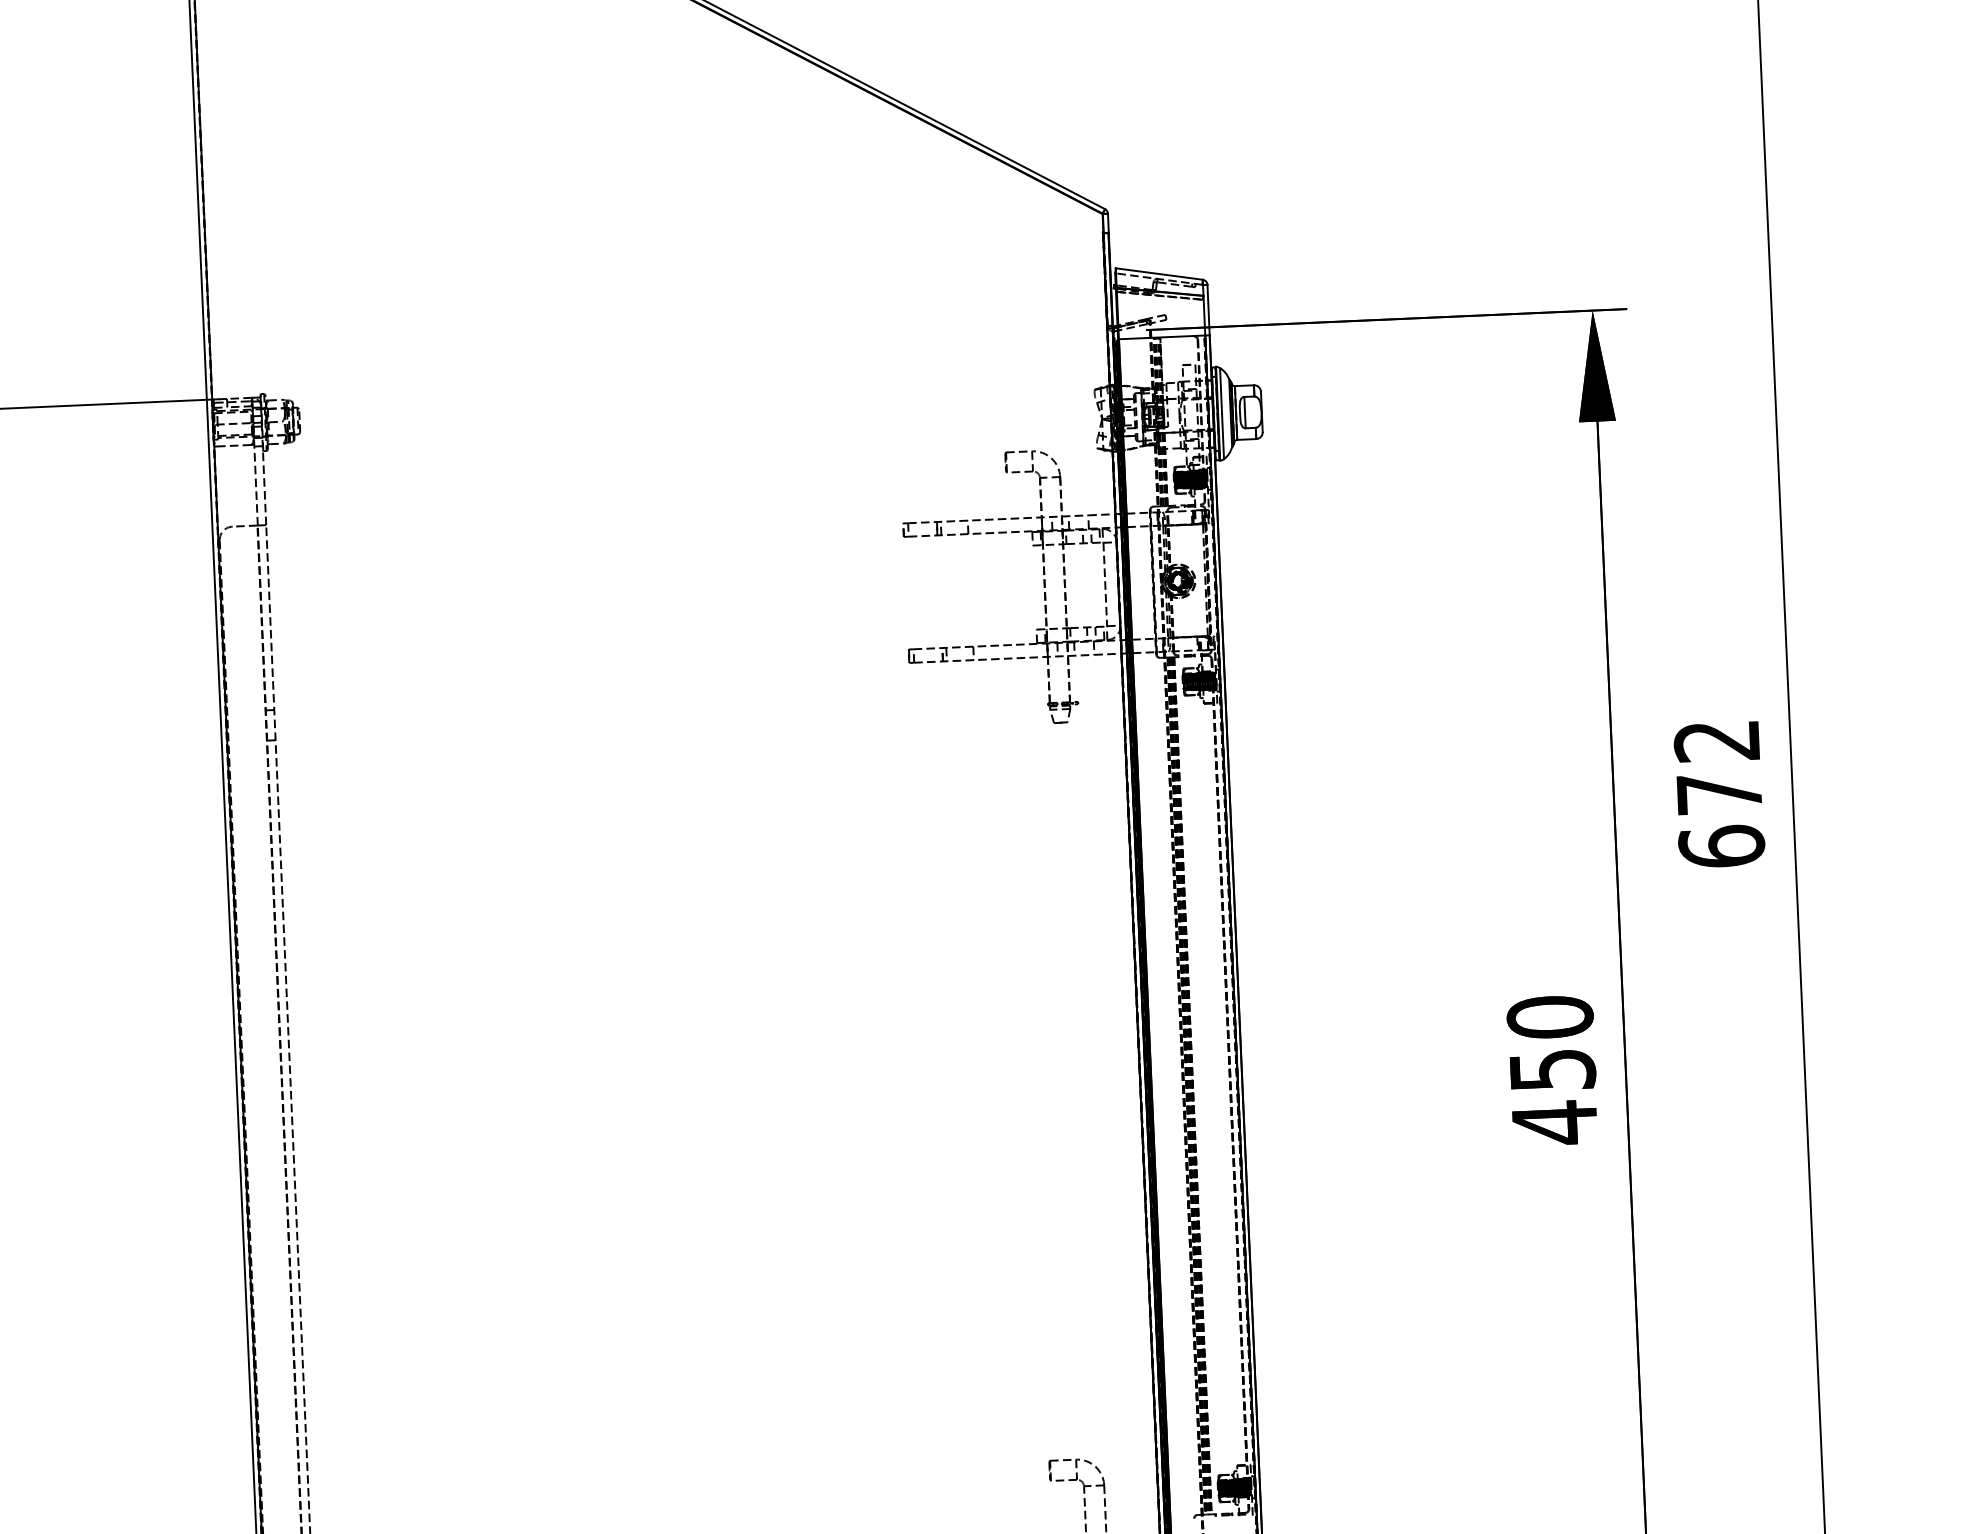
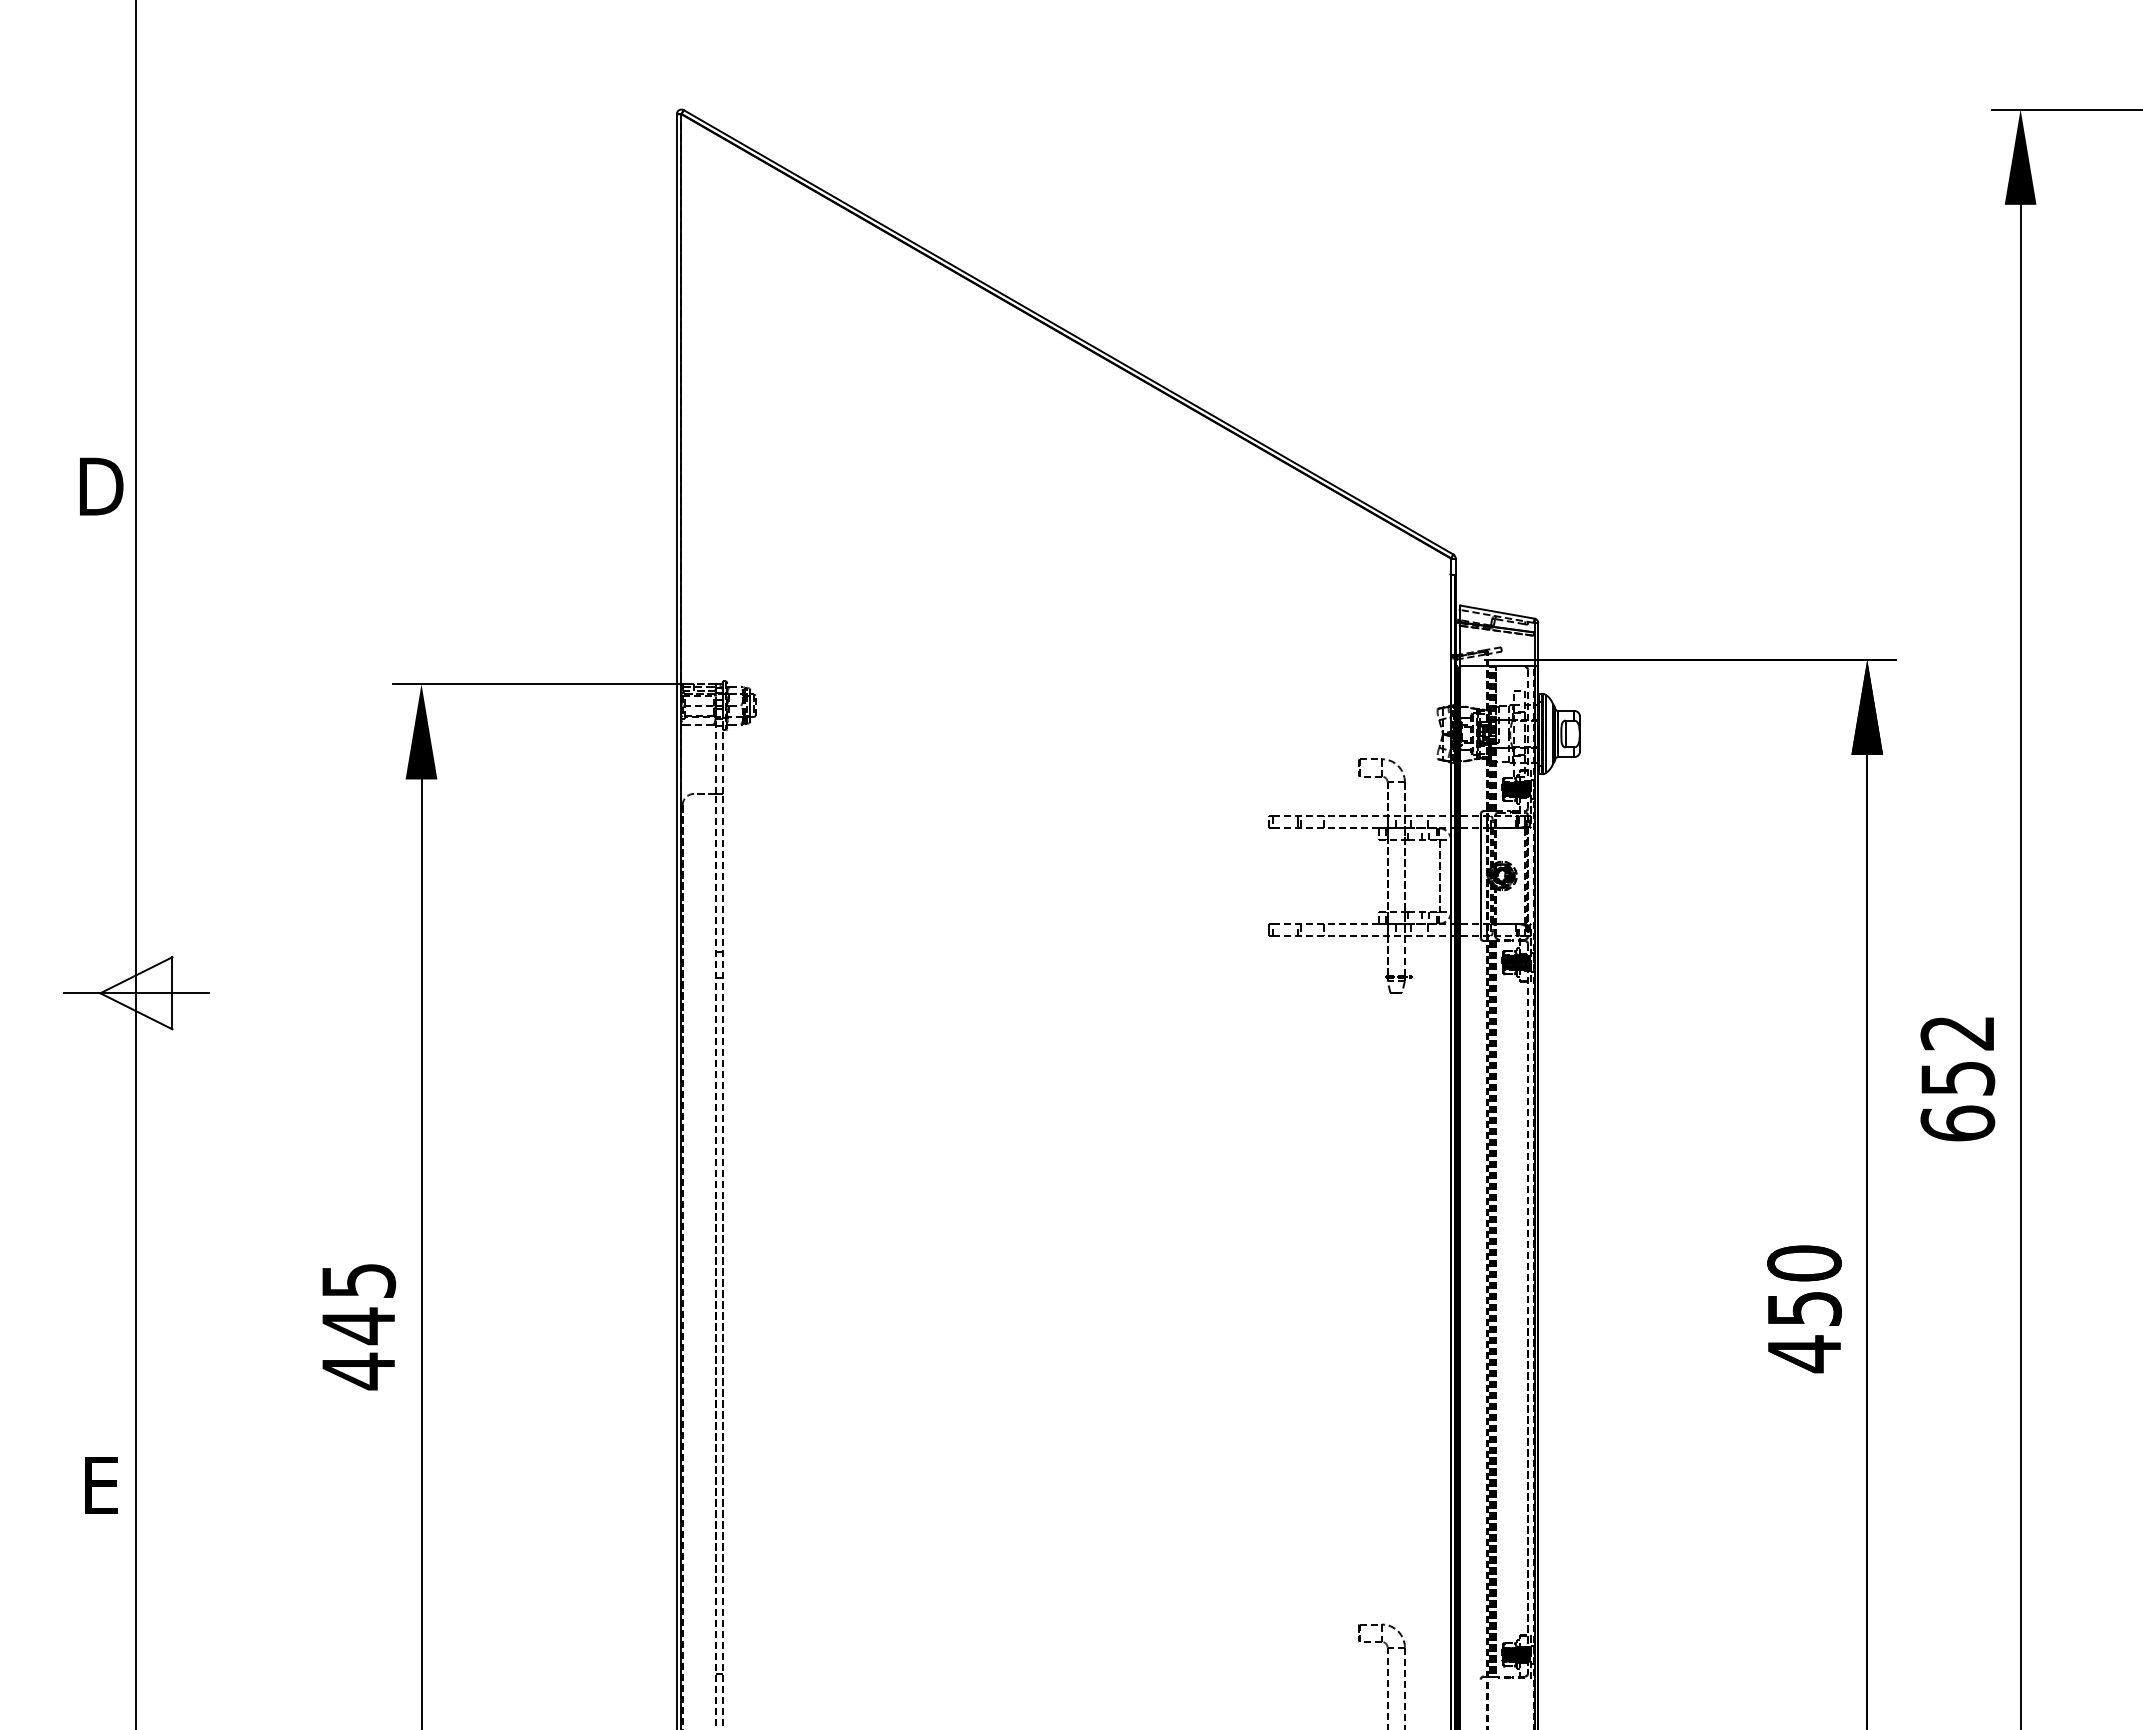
text: (1720, 794) -> (1958, 1078), 672 -> 652

